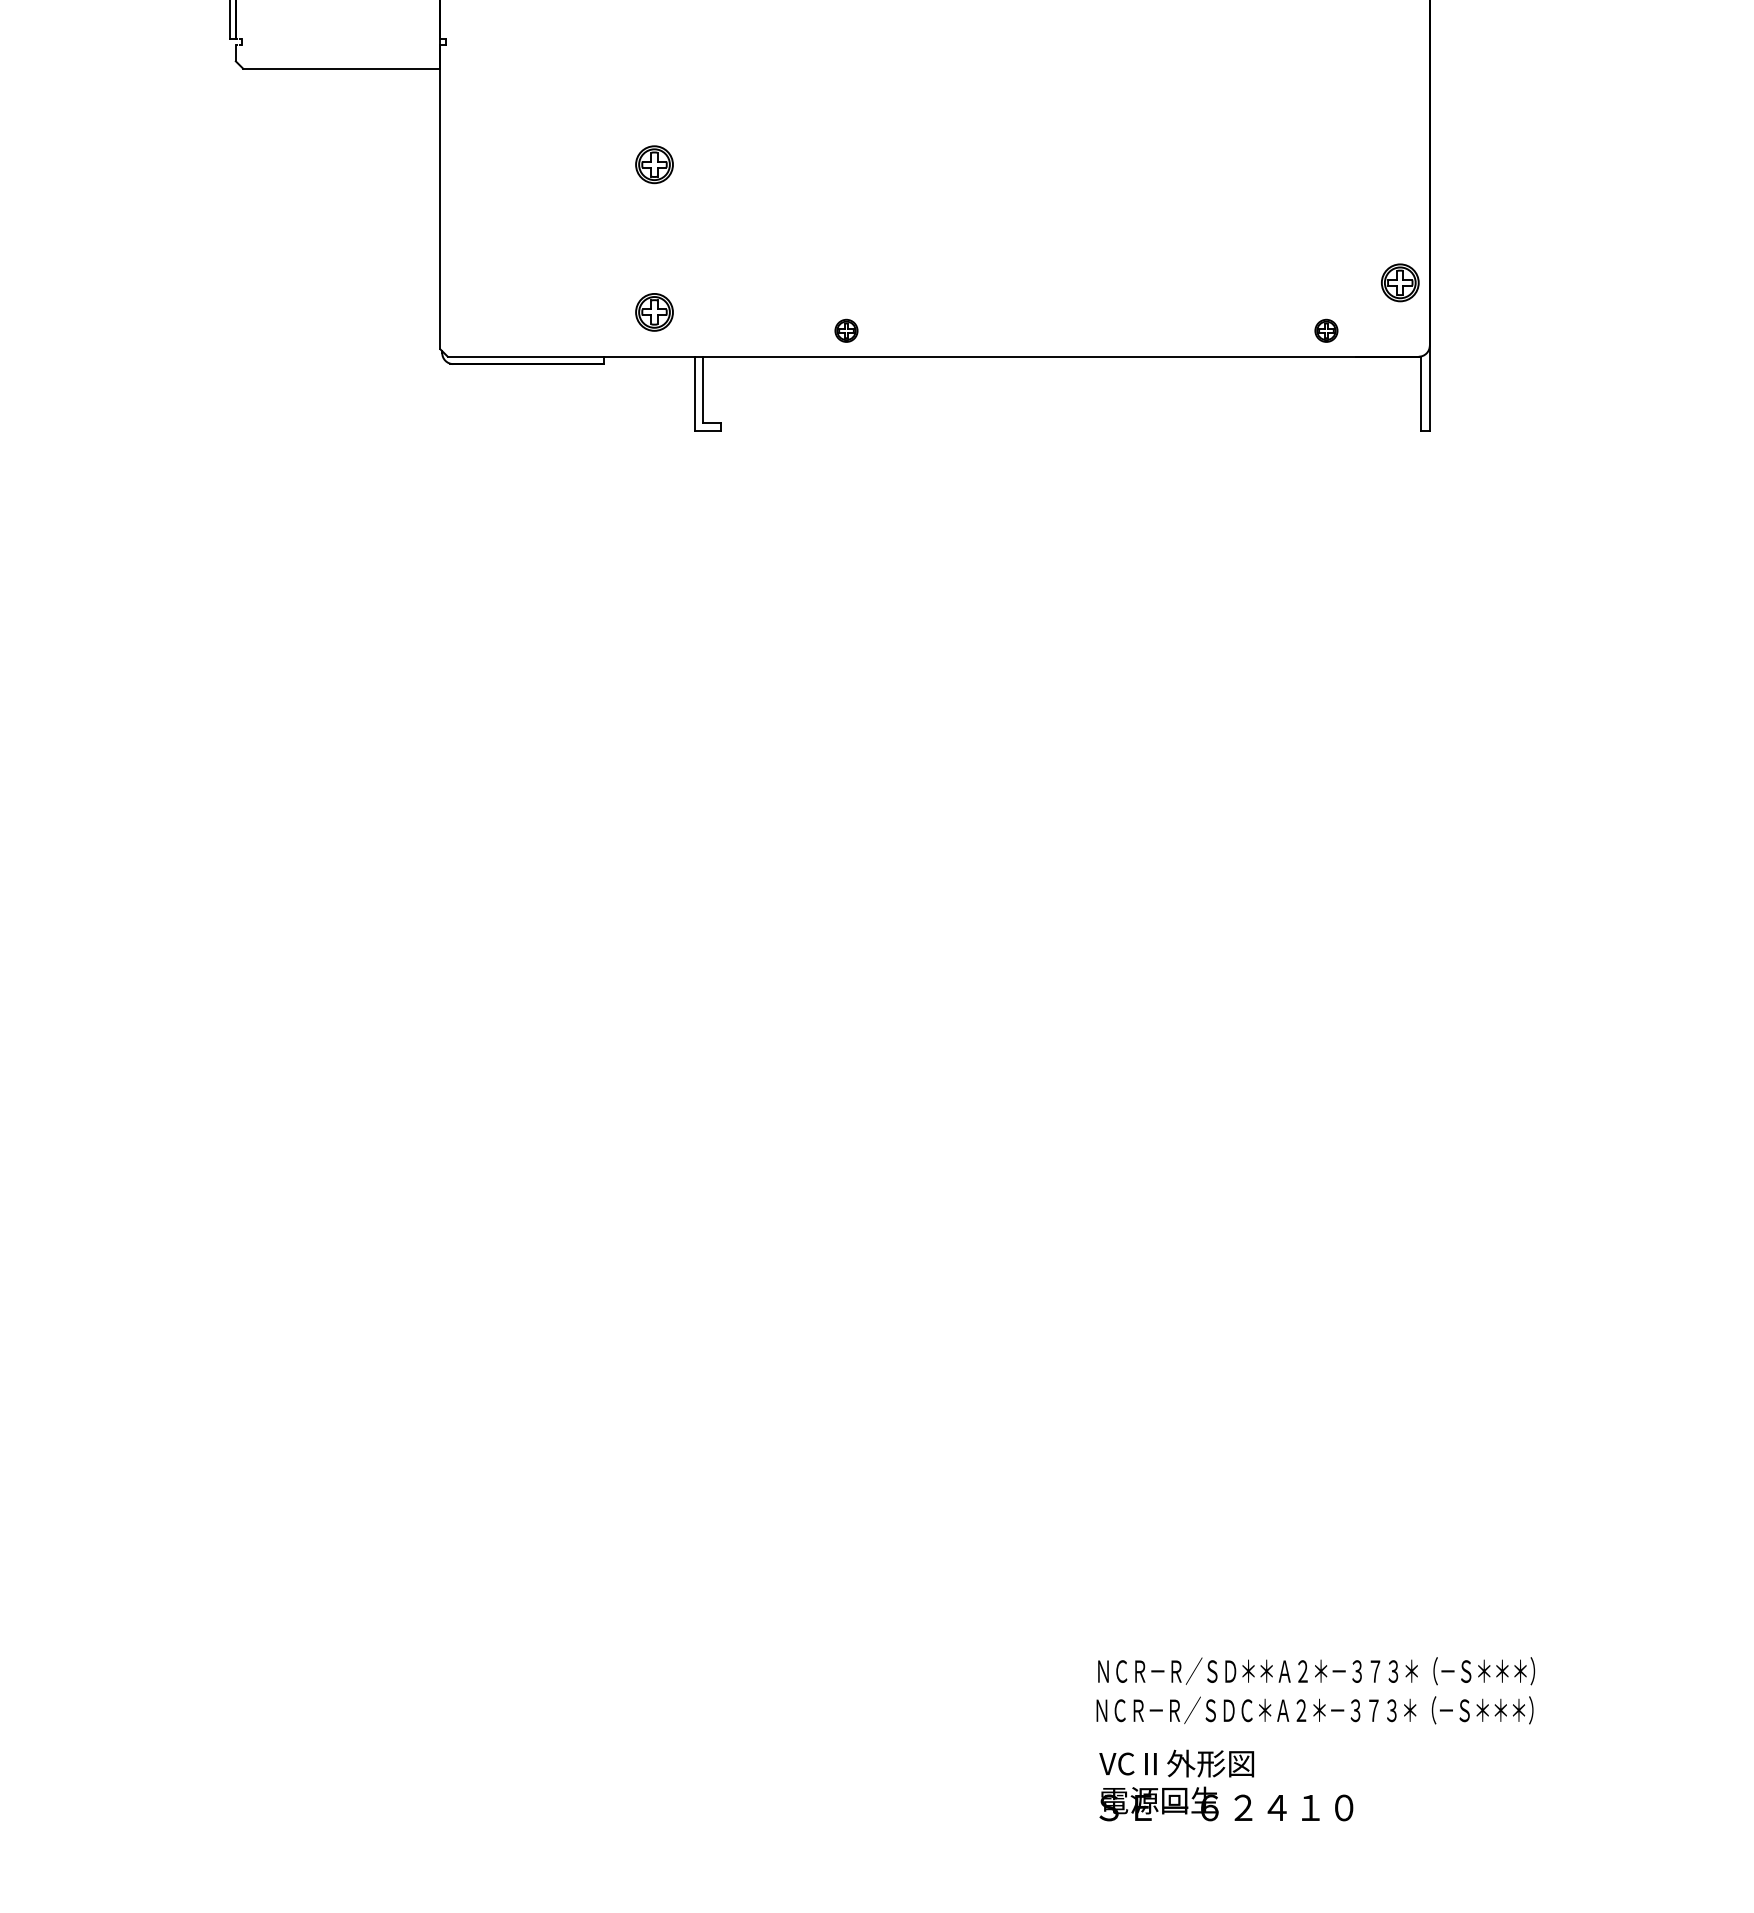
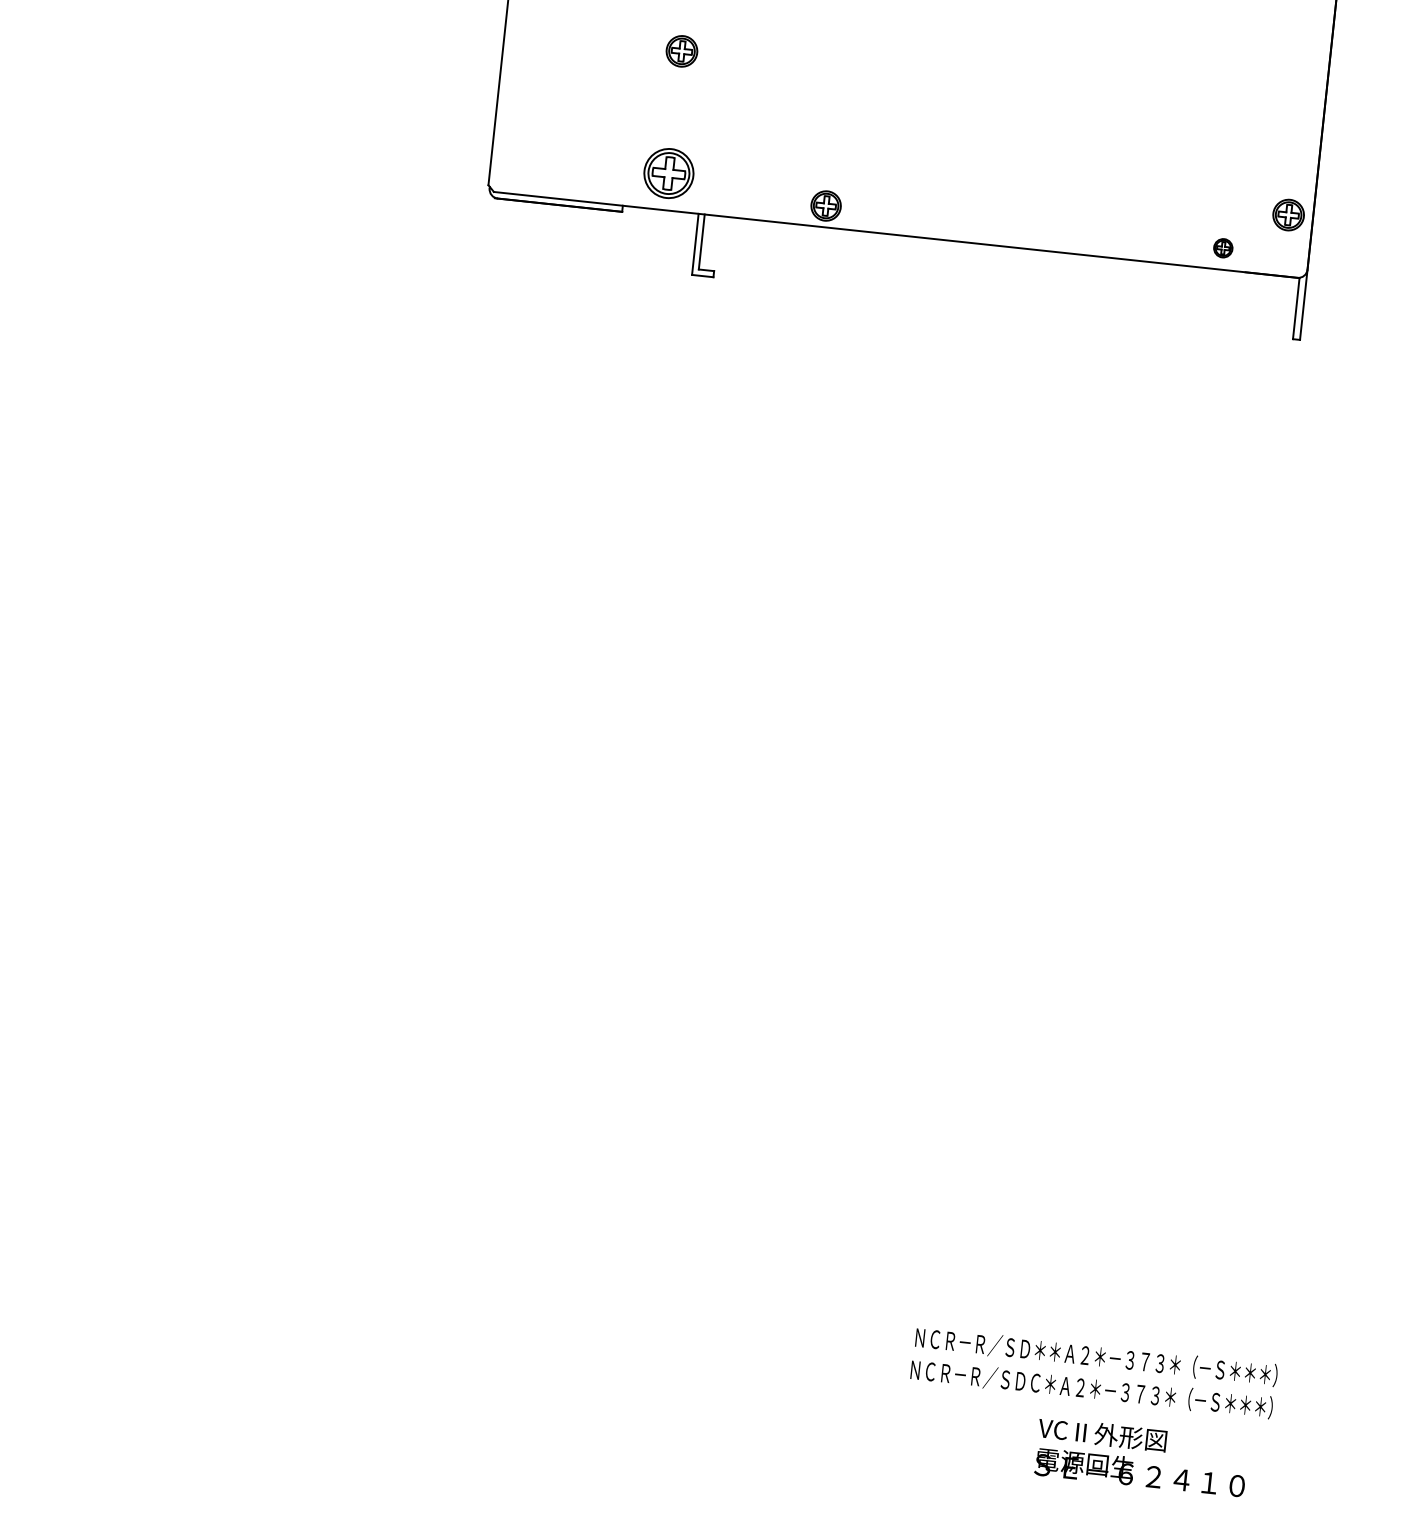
part: (654, 312) -> (668, 173), size x1.6
part: (846, 330) -> (826, 205), size x1.6
text: (1226, 1785) -> (1141, 1457), moved

